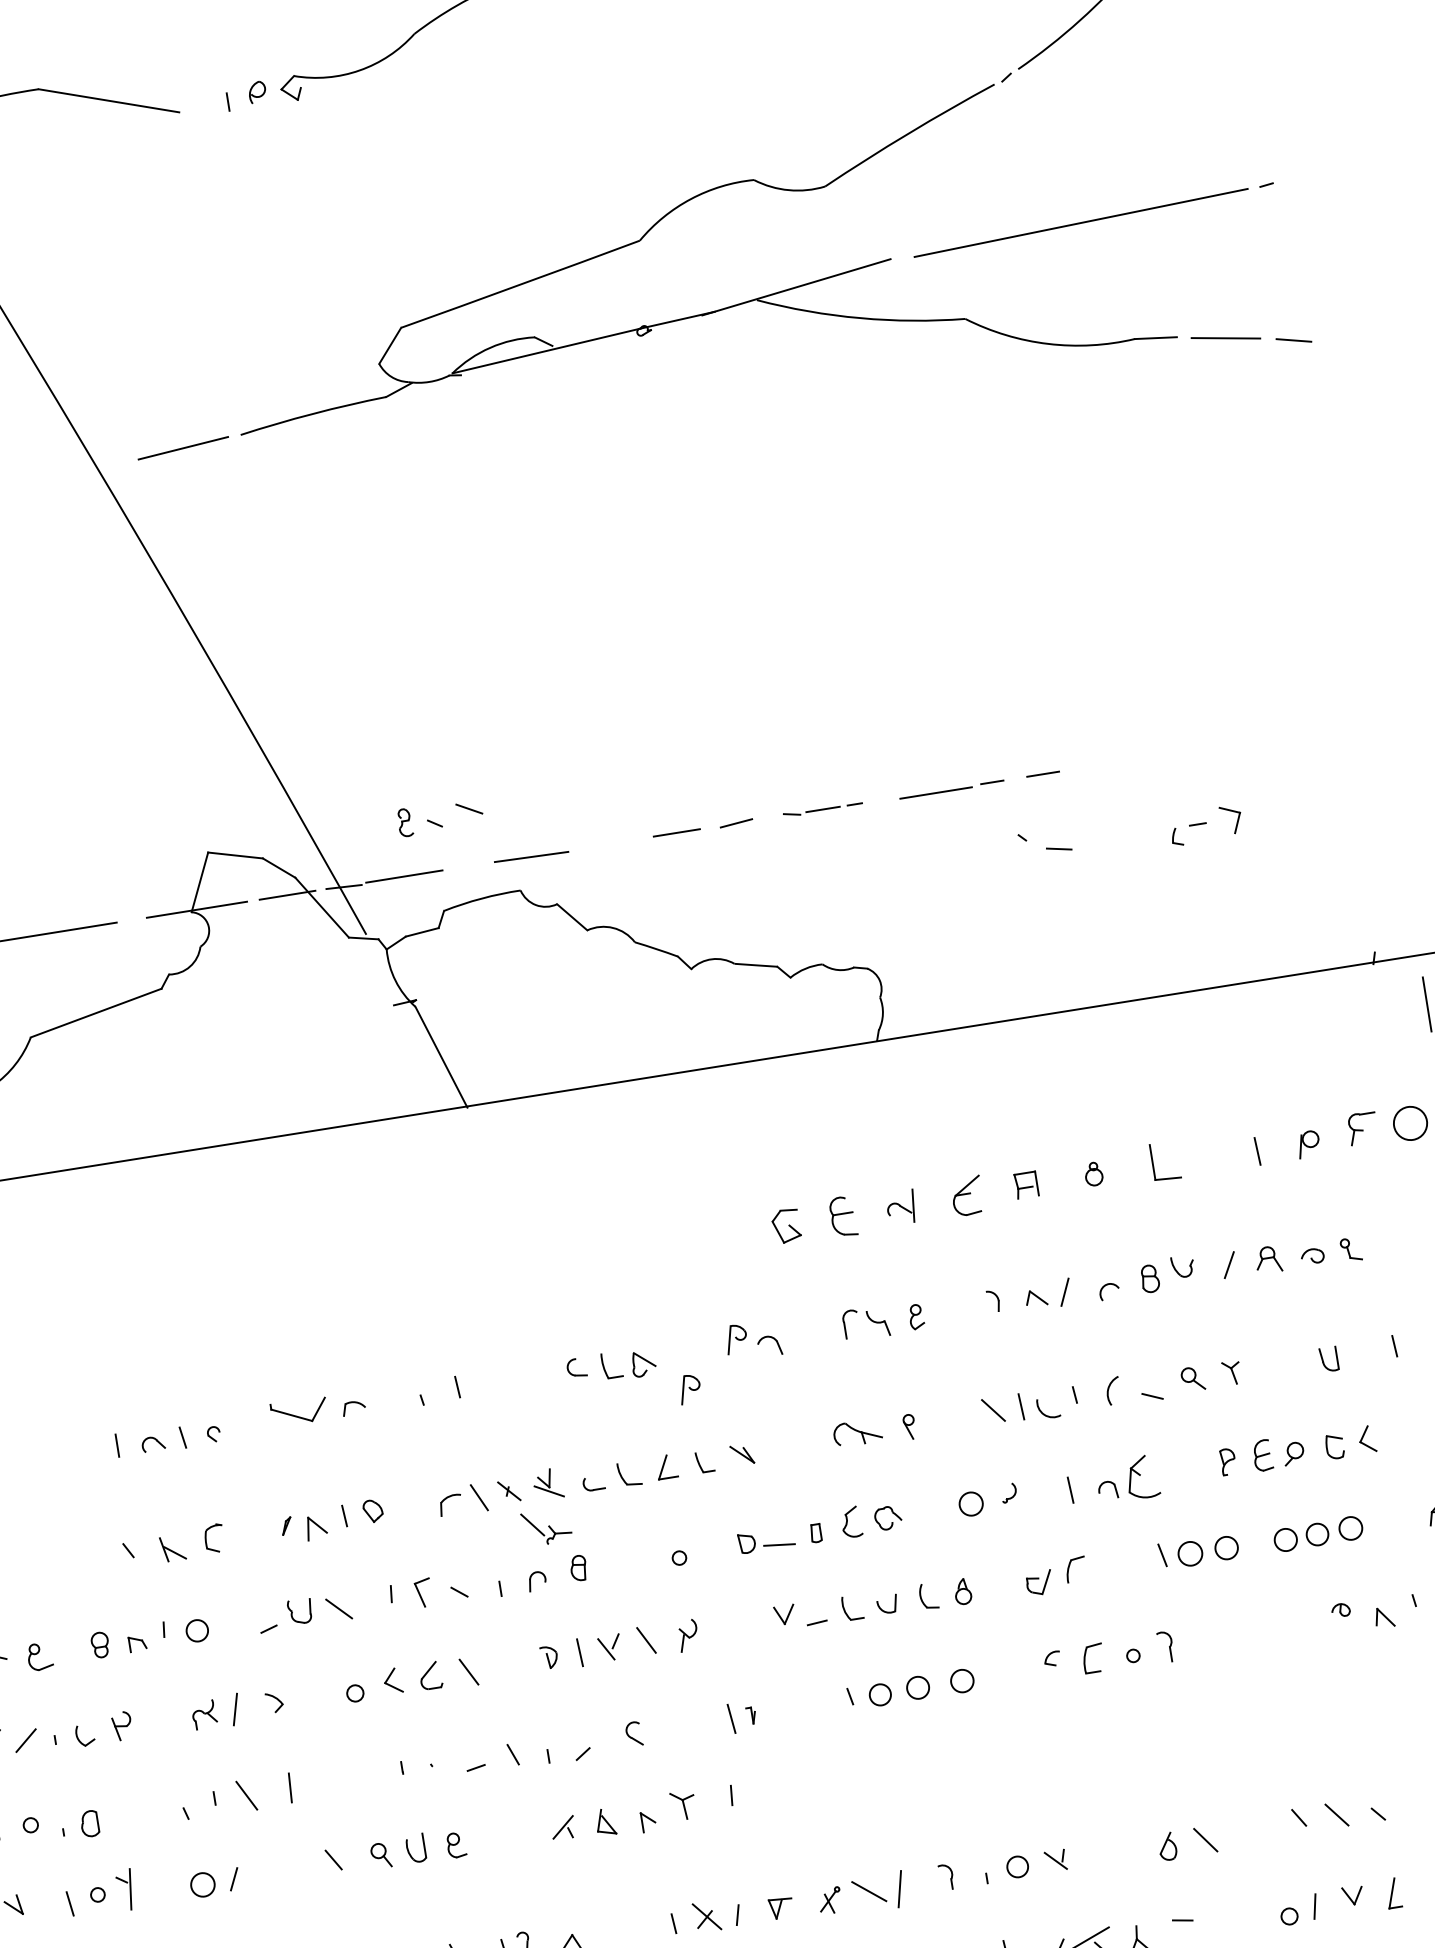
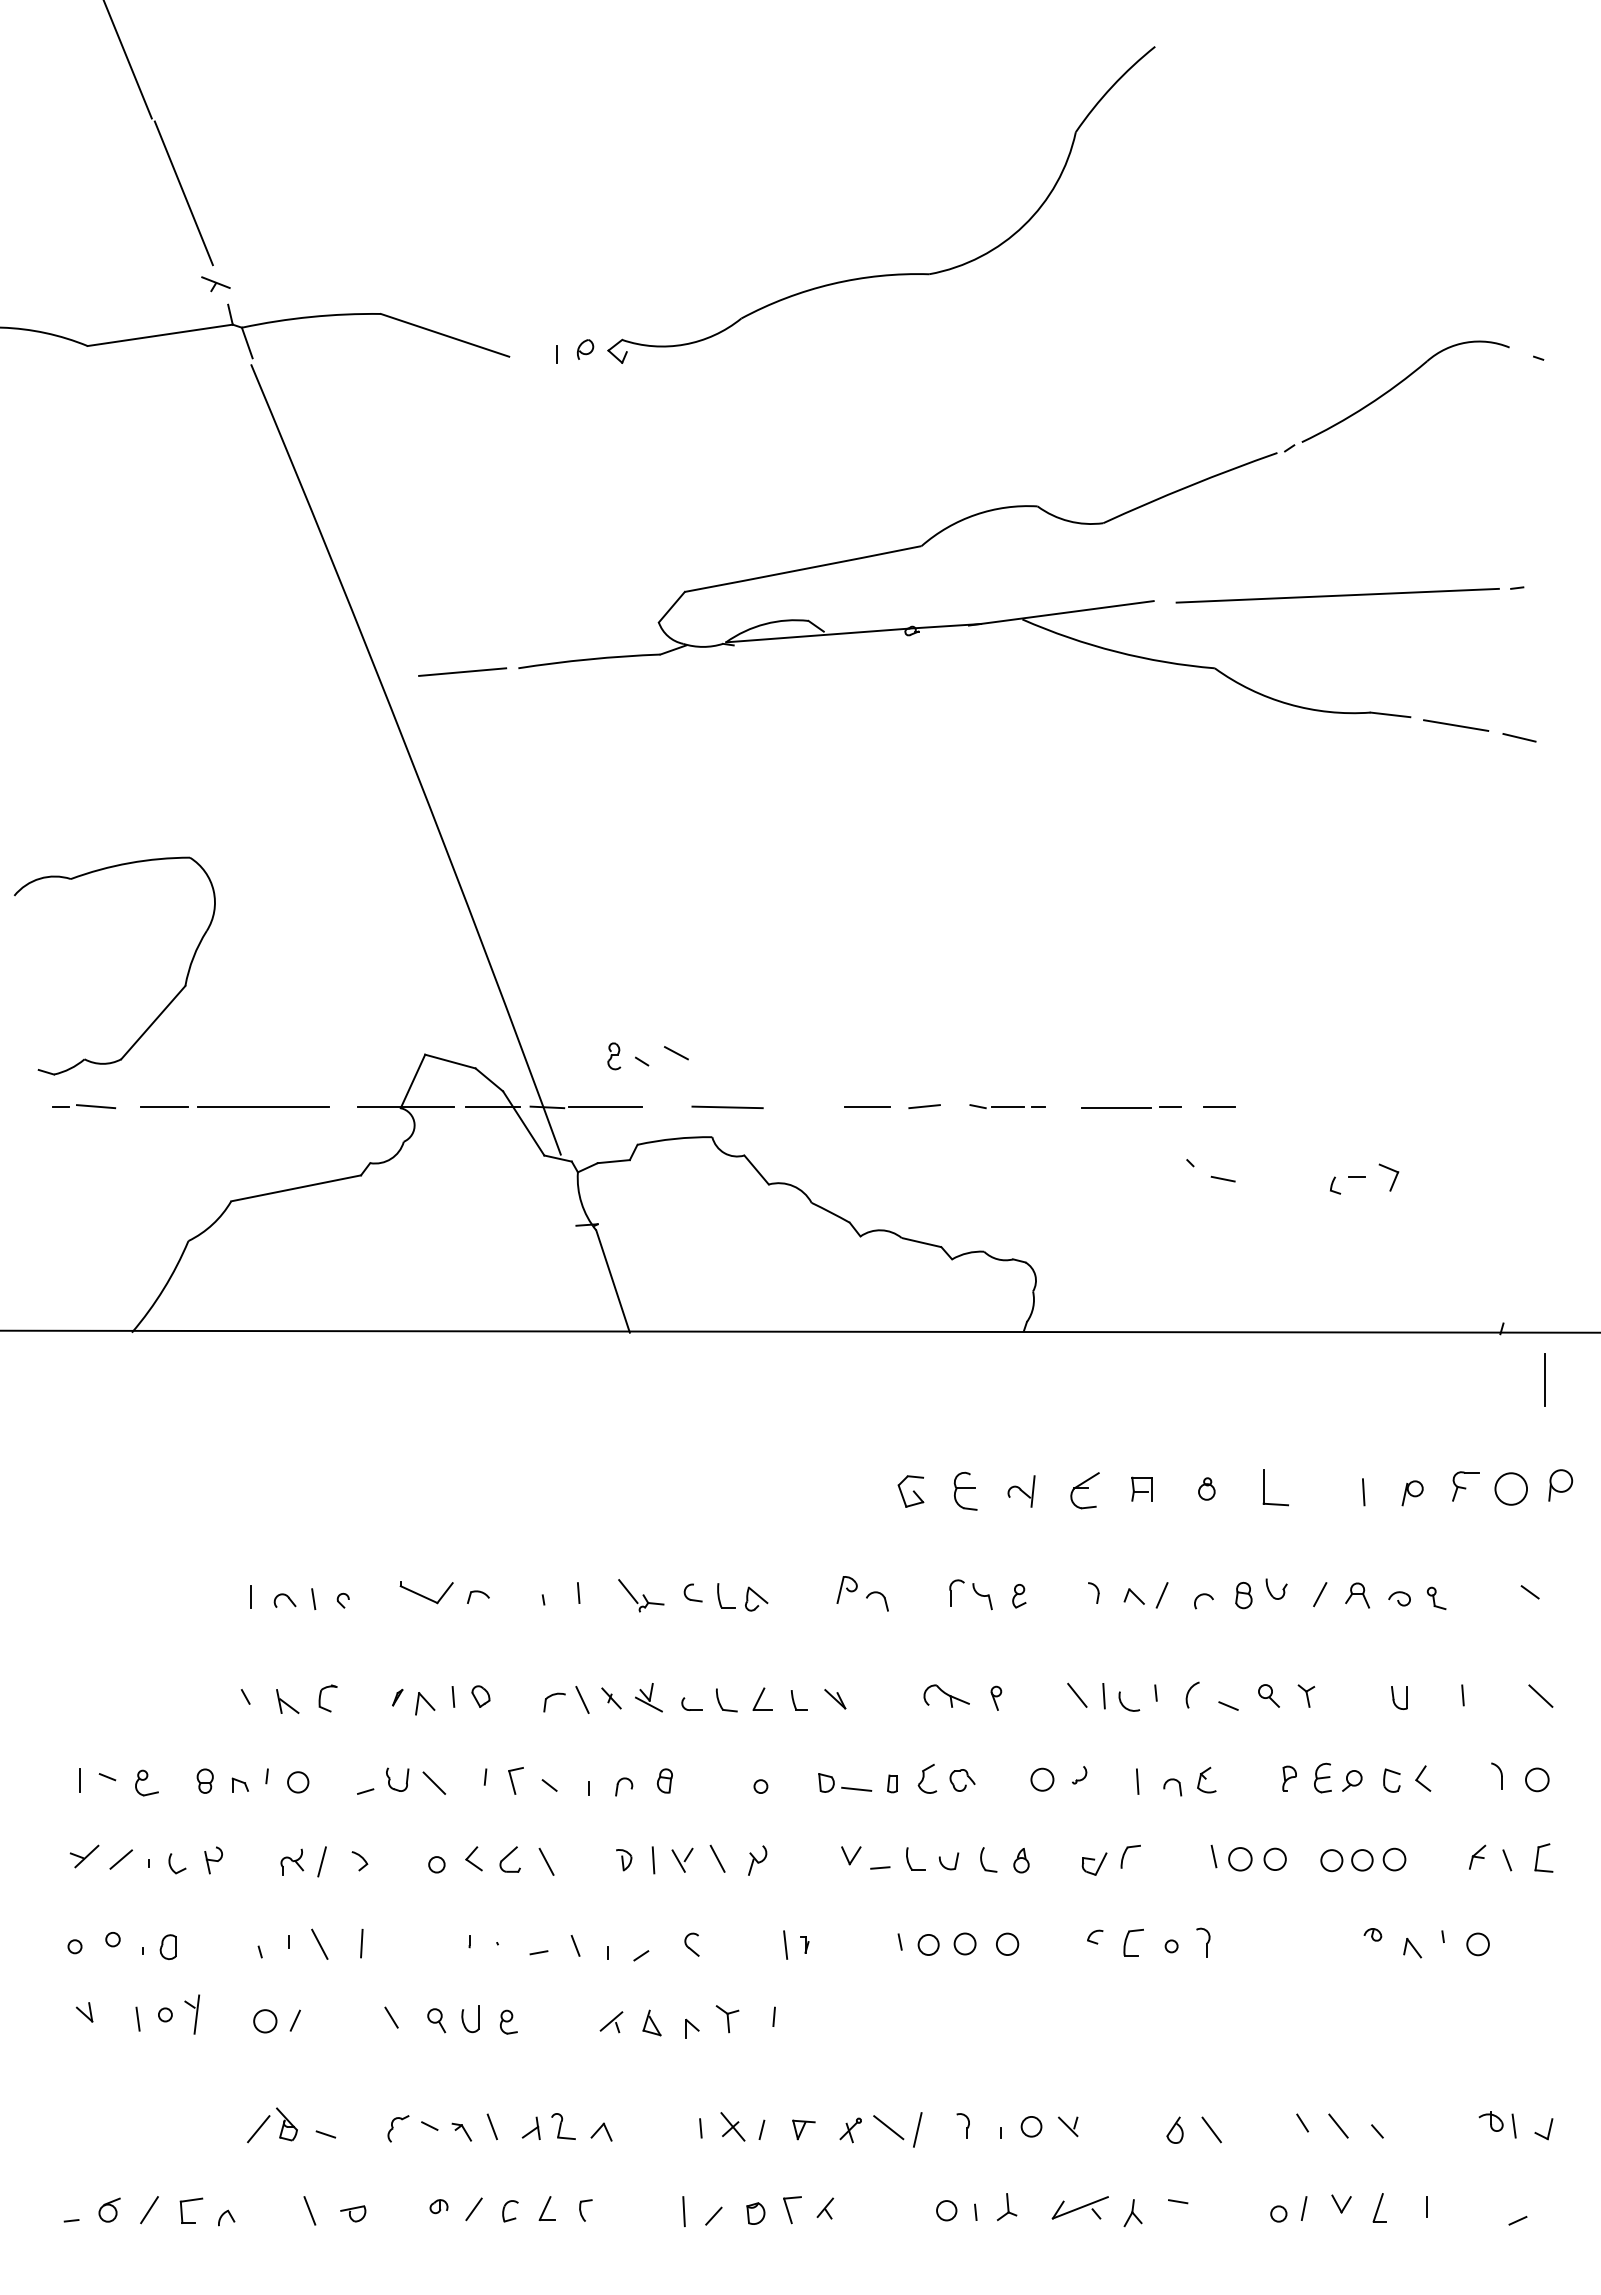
part: (689, 1388) -> (795, 1629), removed
part: (1141, 1476) -> (1206, 1779), size x0.62
part: (547, 1526) -> (641, 1595), moved

